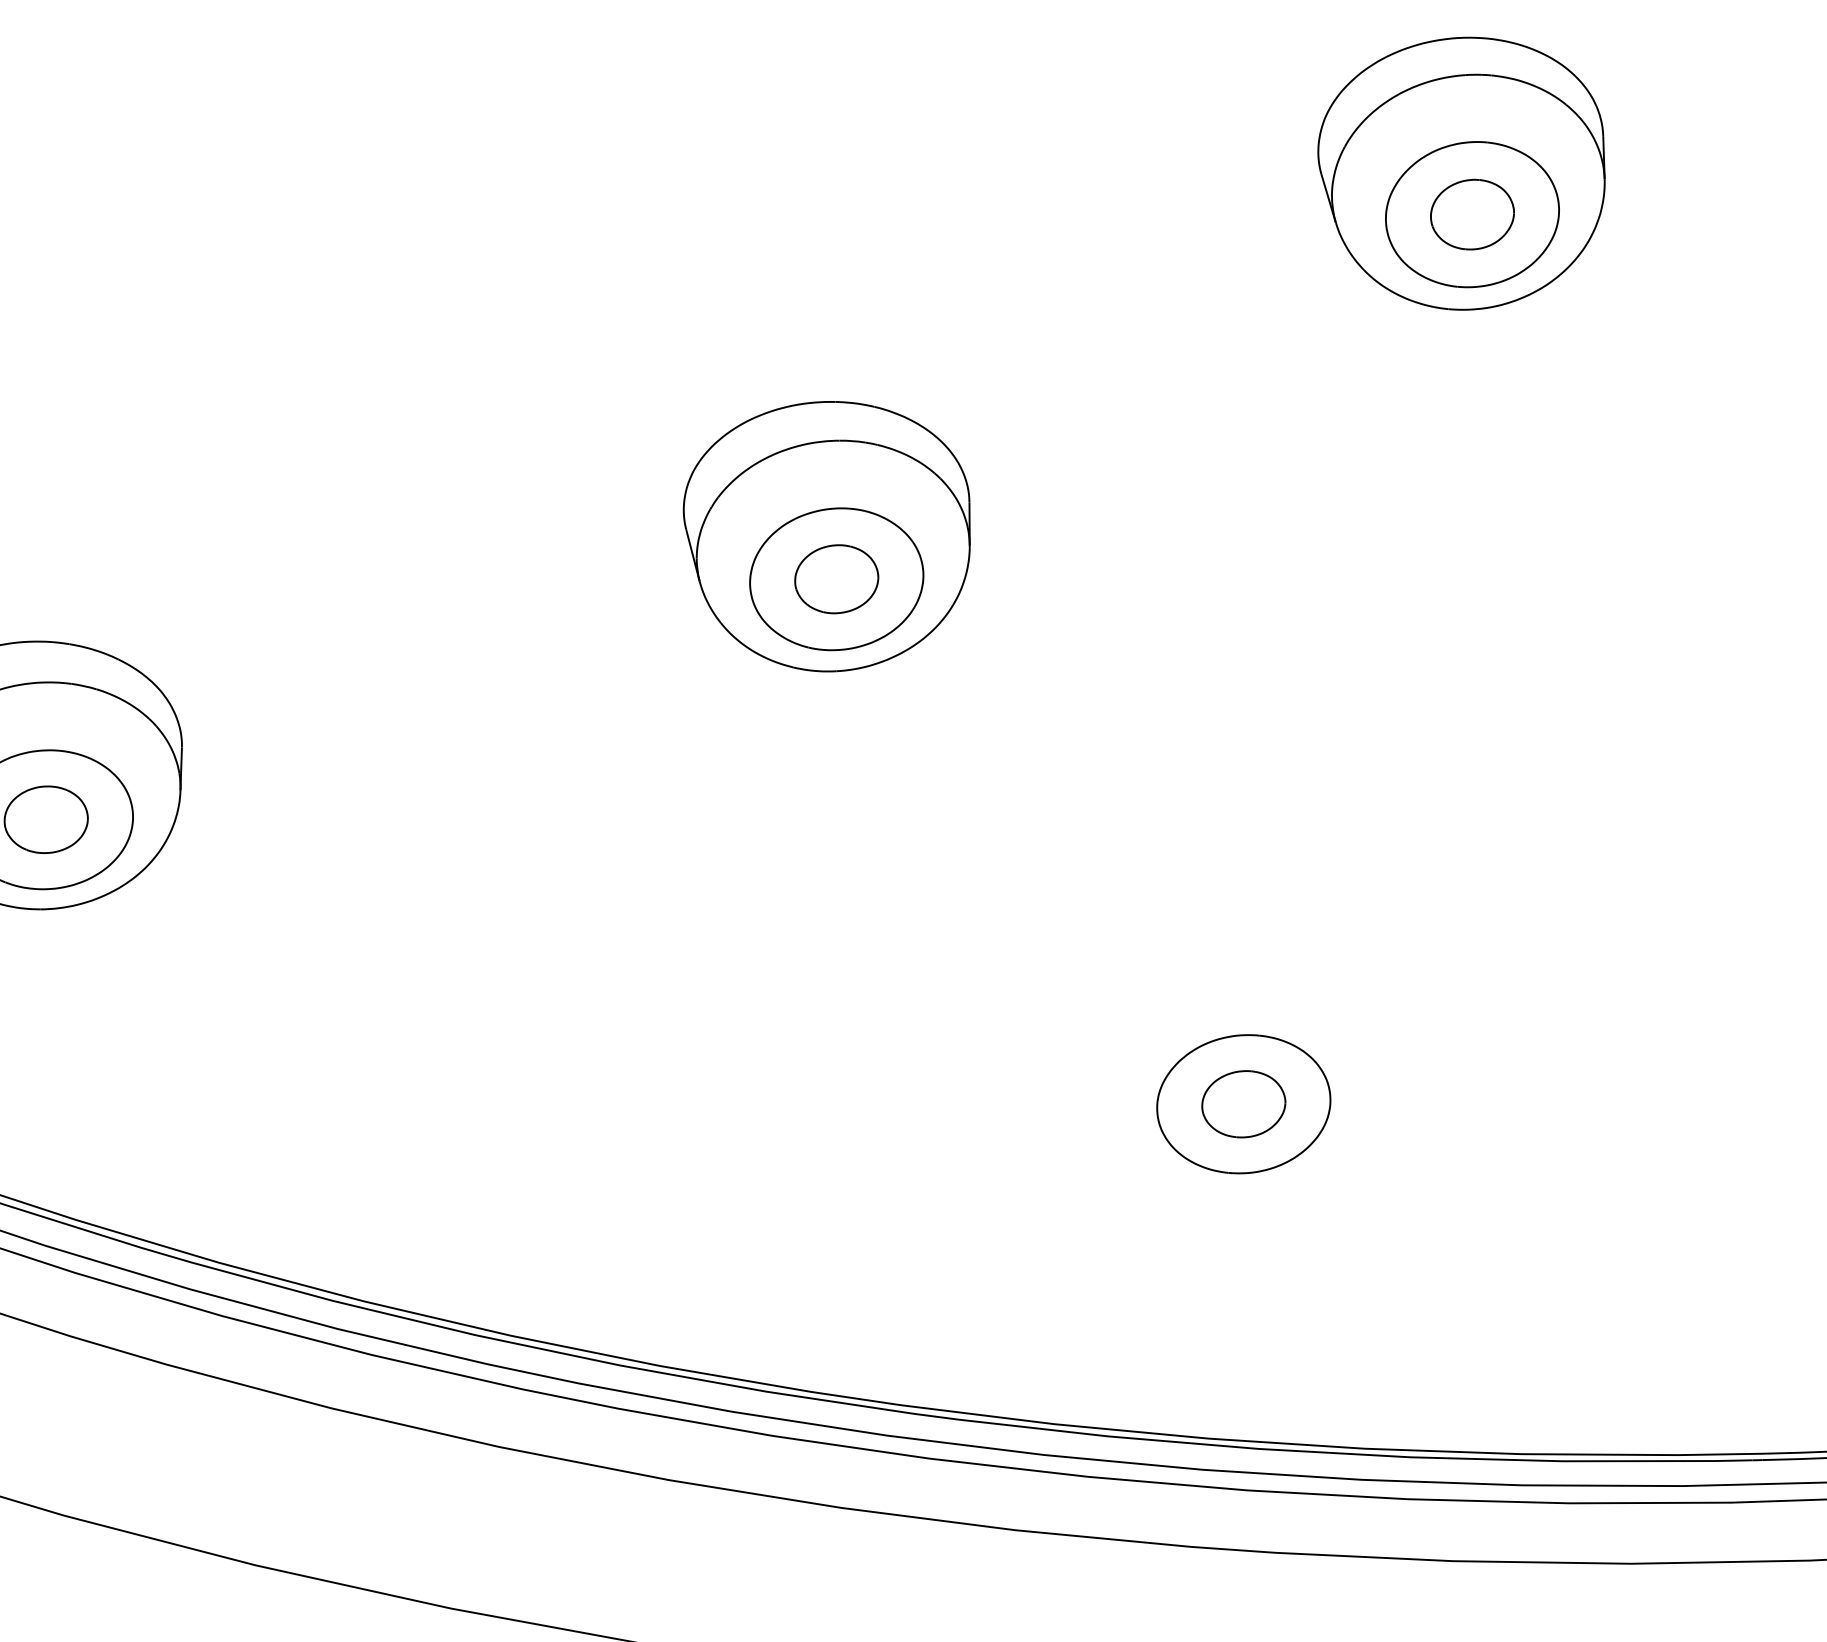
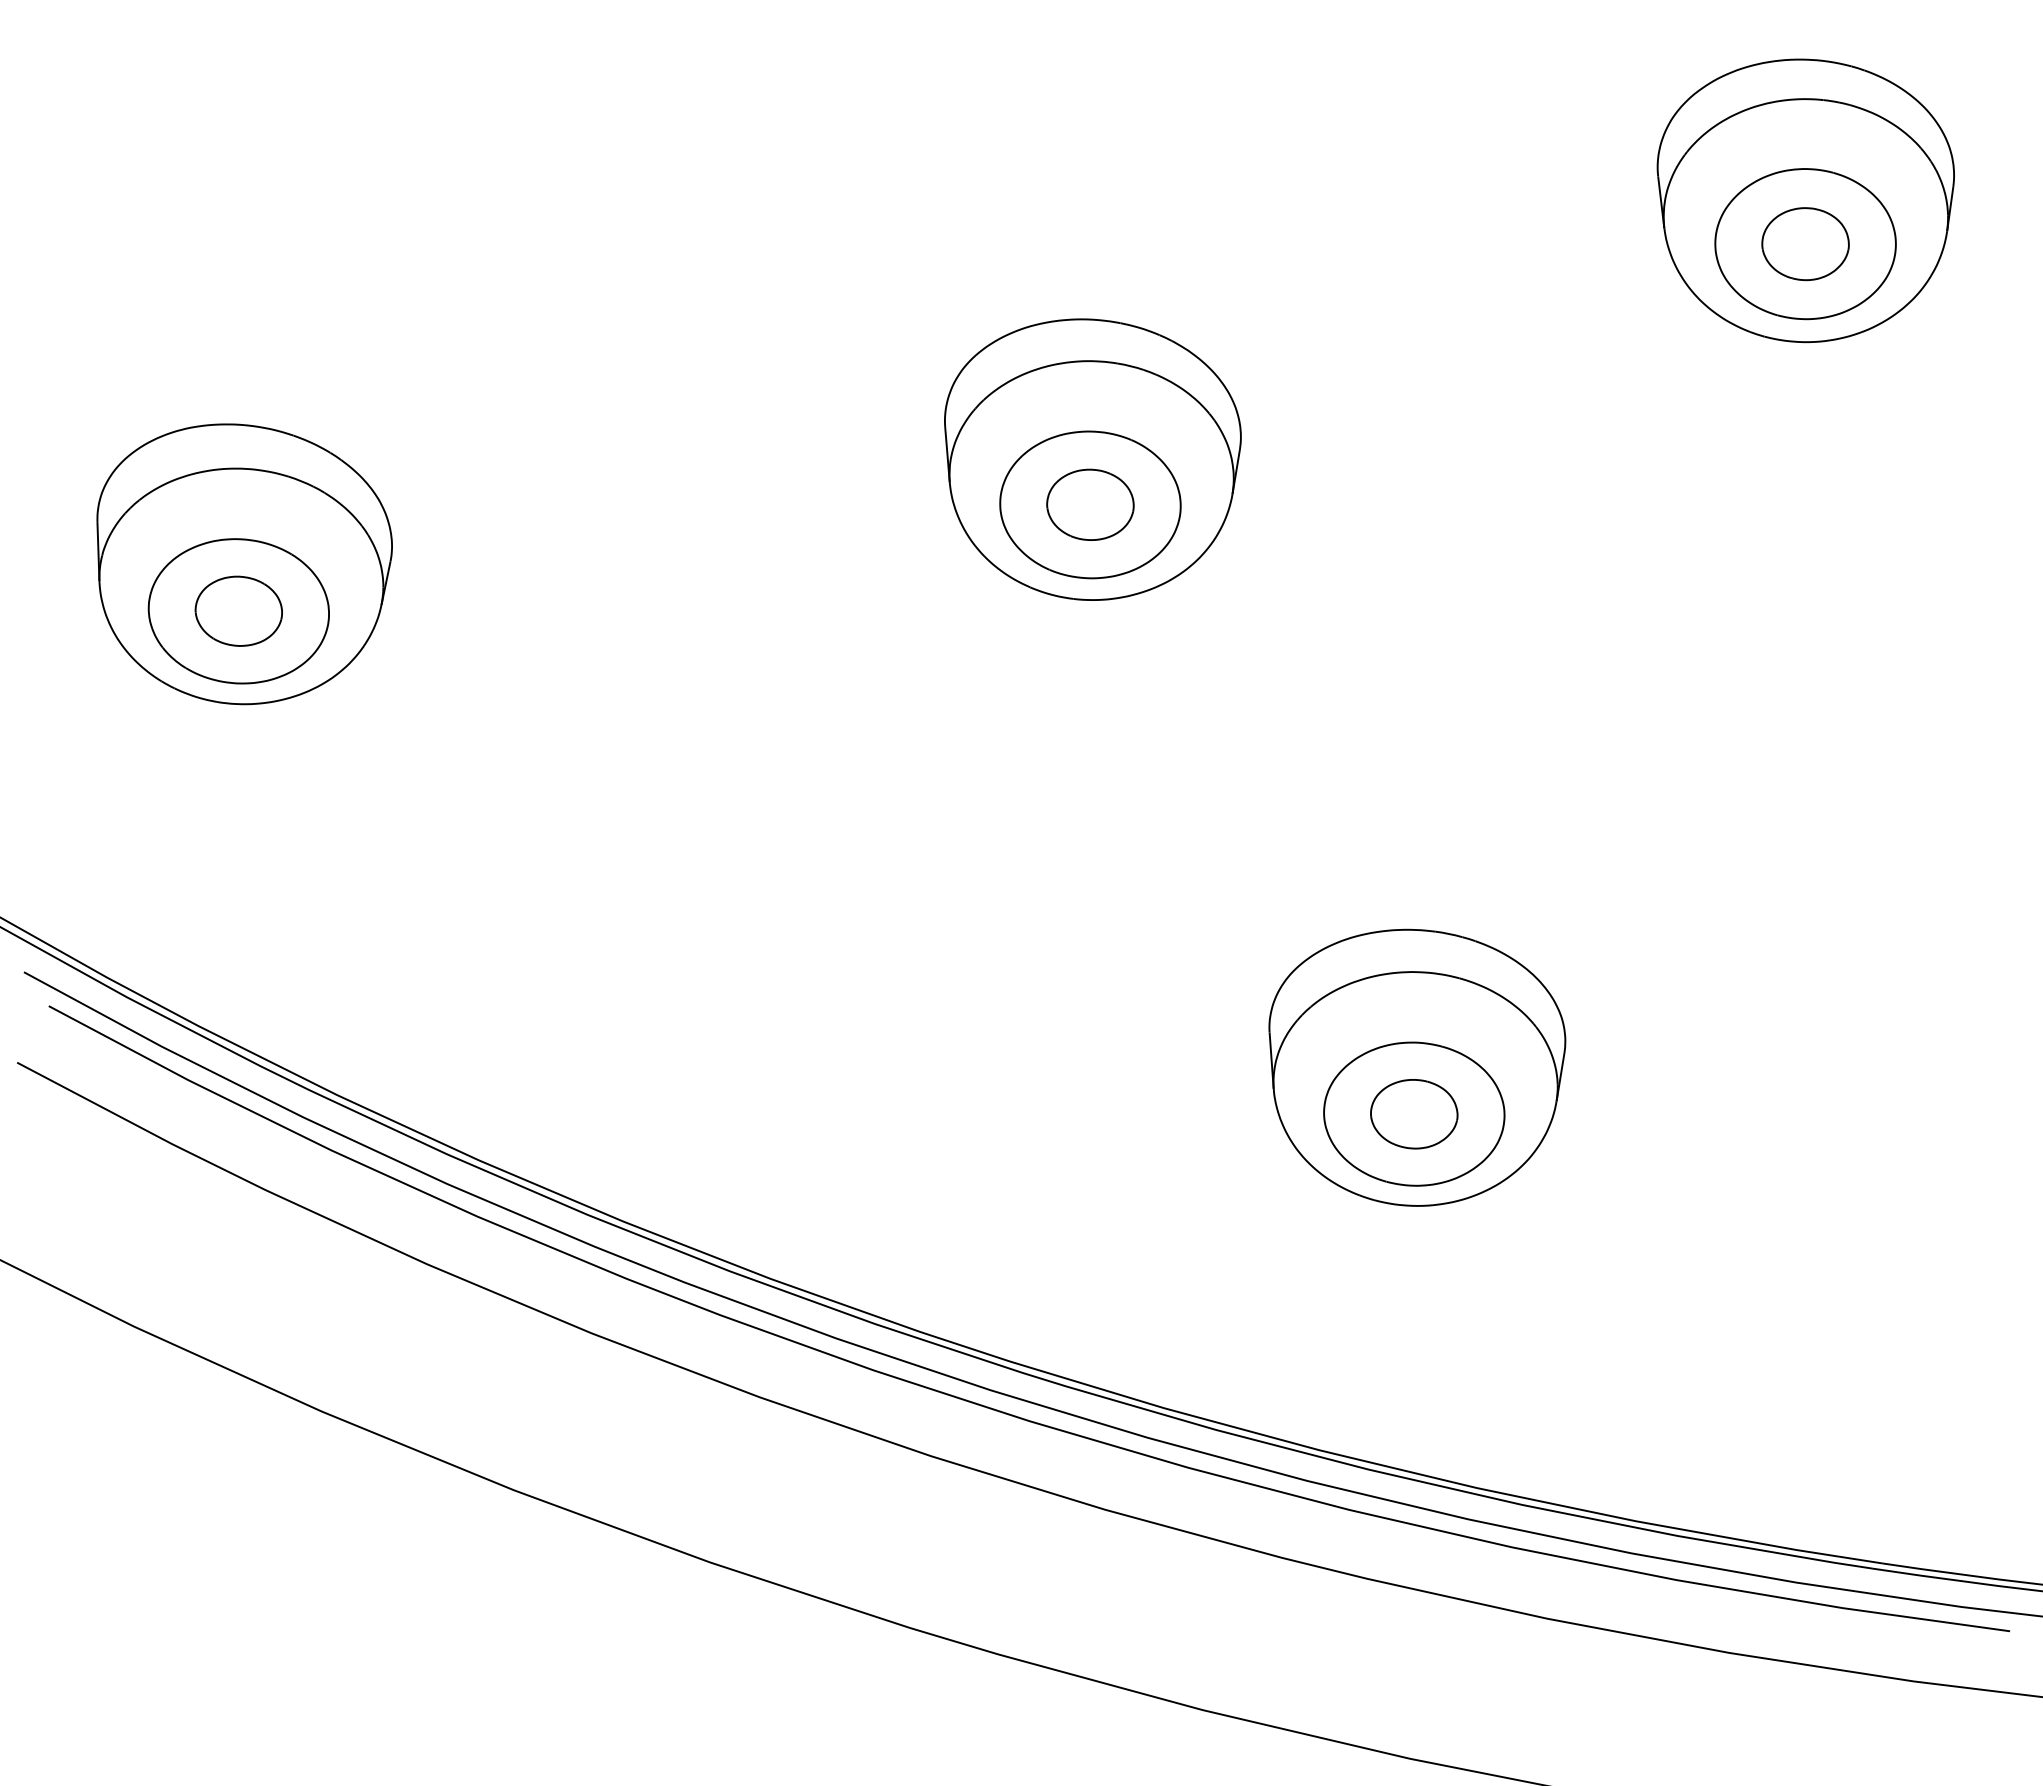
part: (1239, 1059) -> (1417, 1067), added

